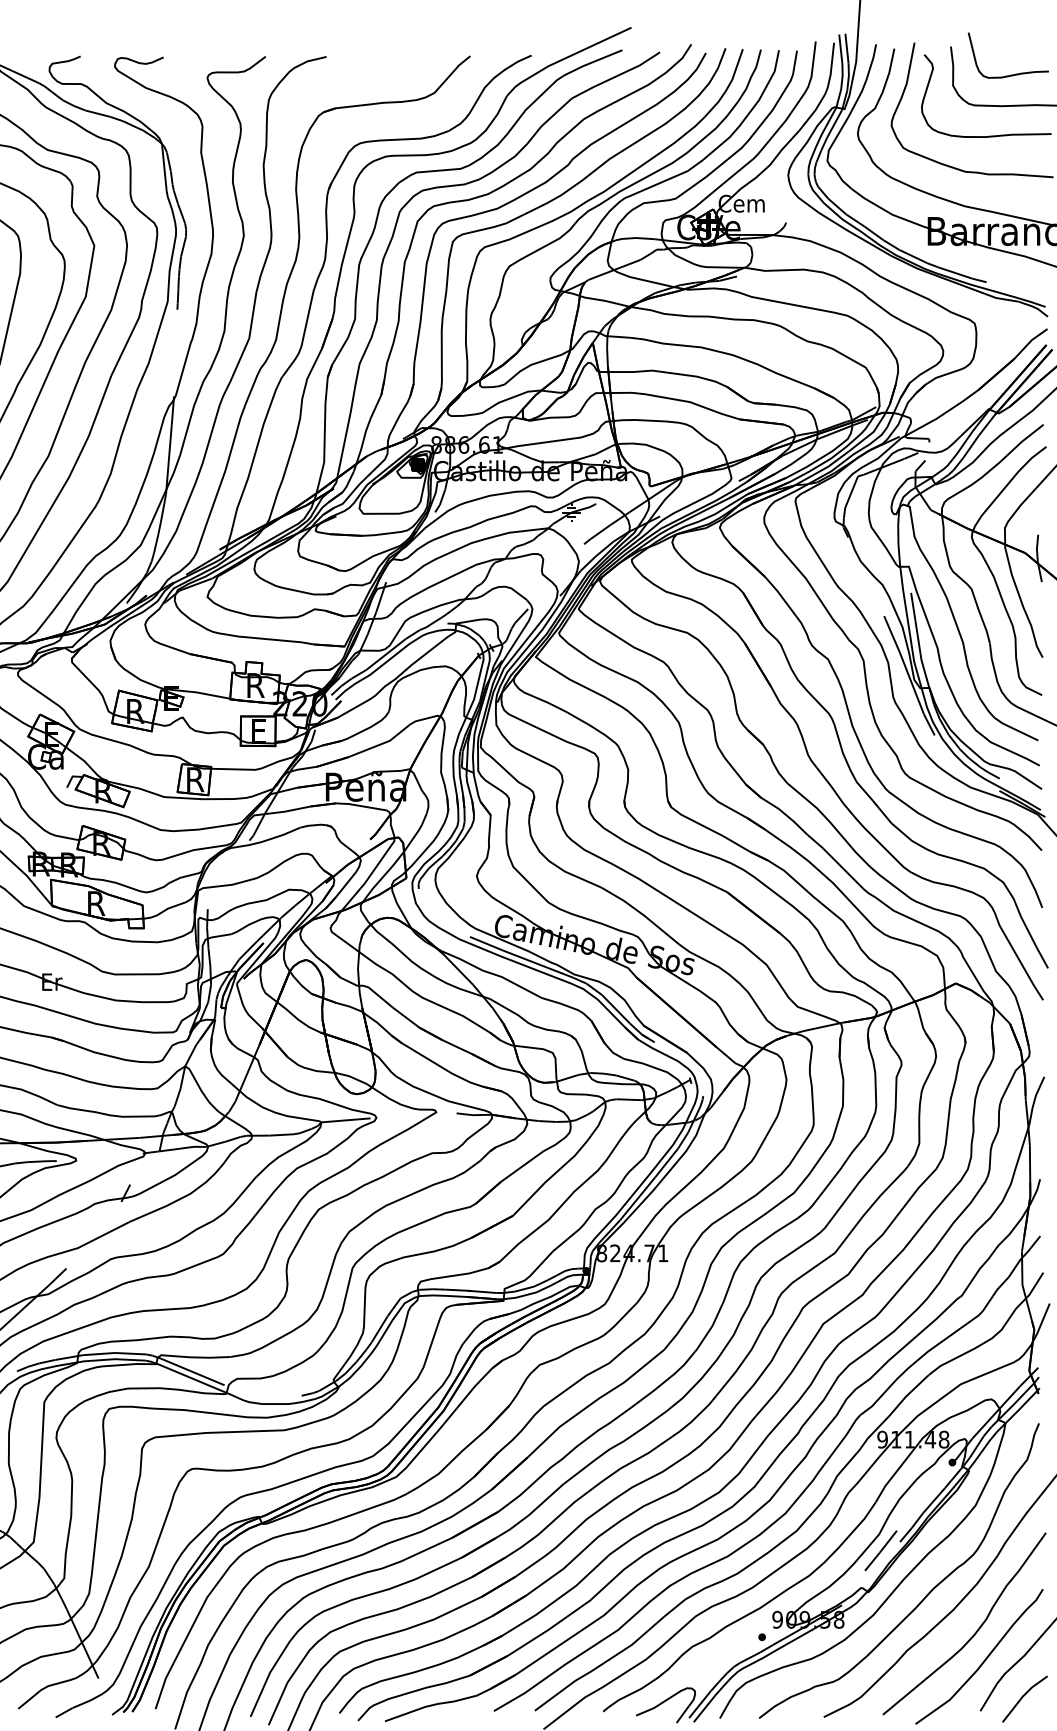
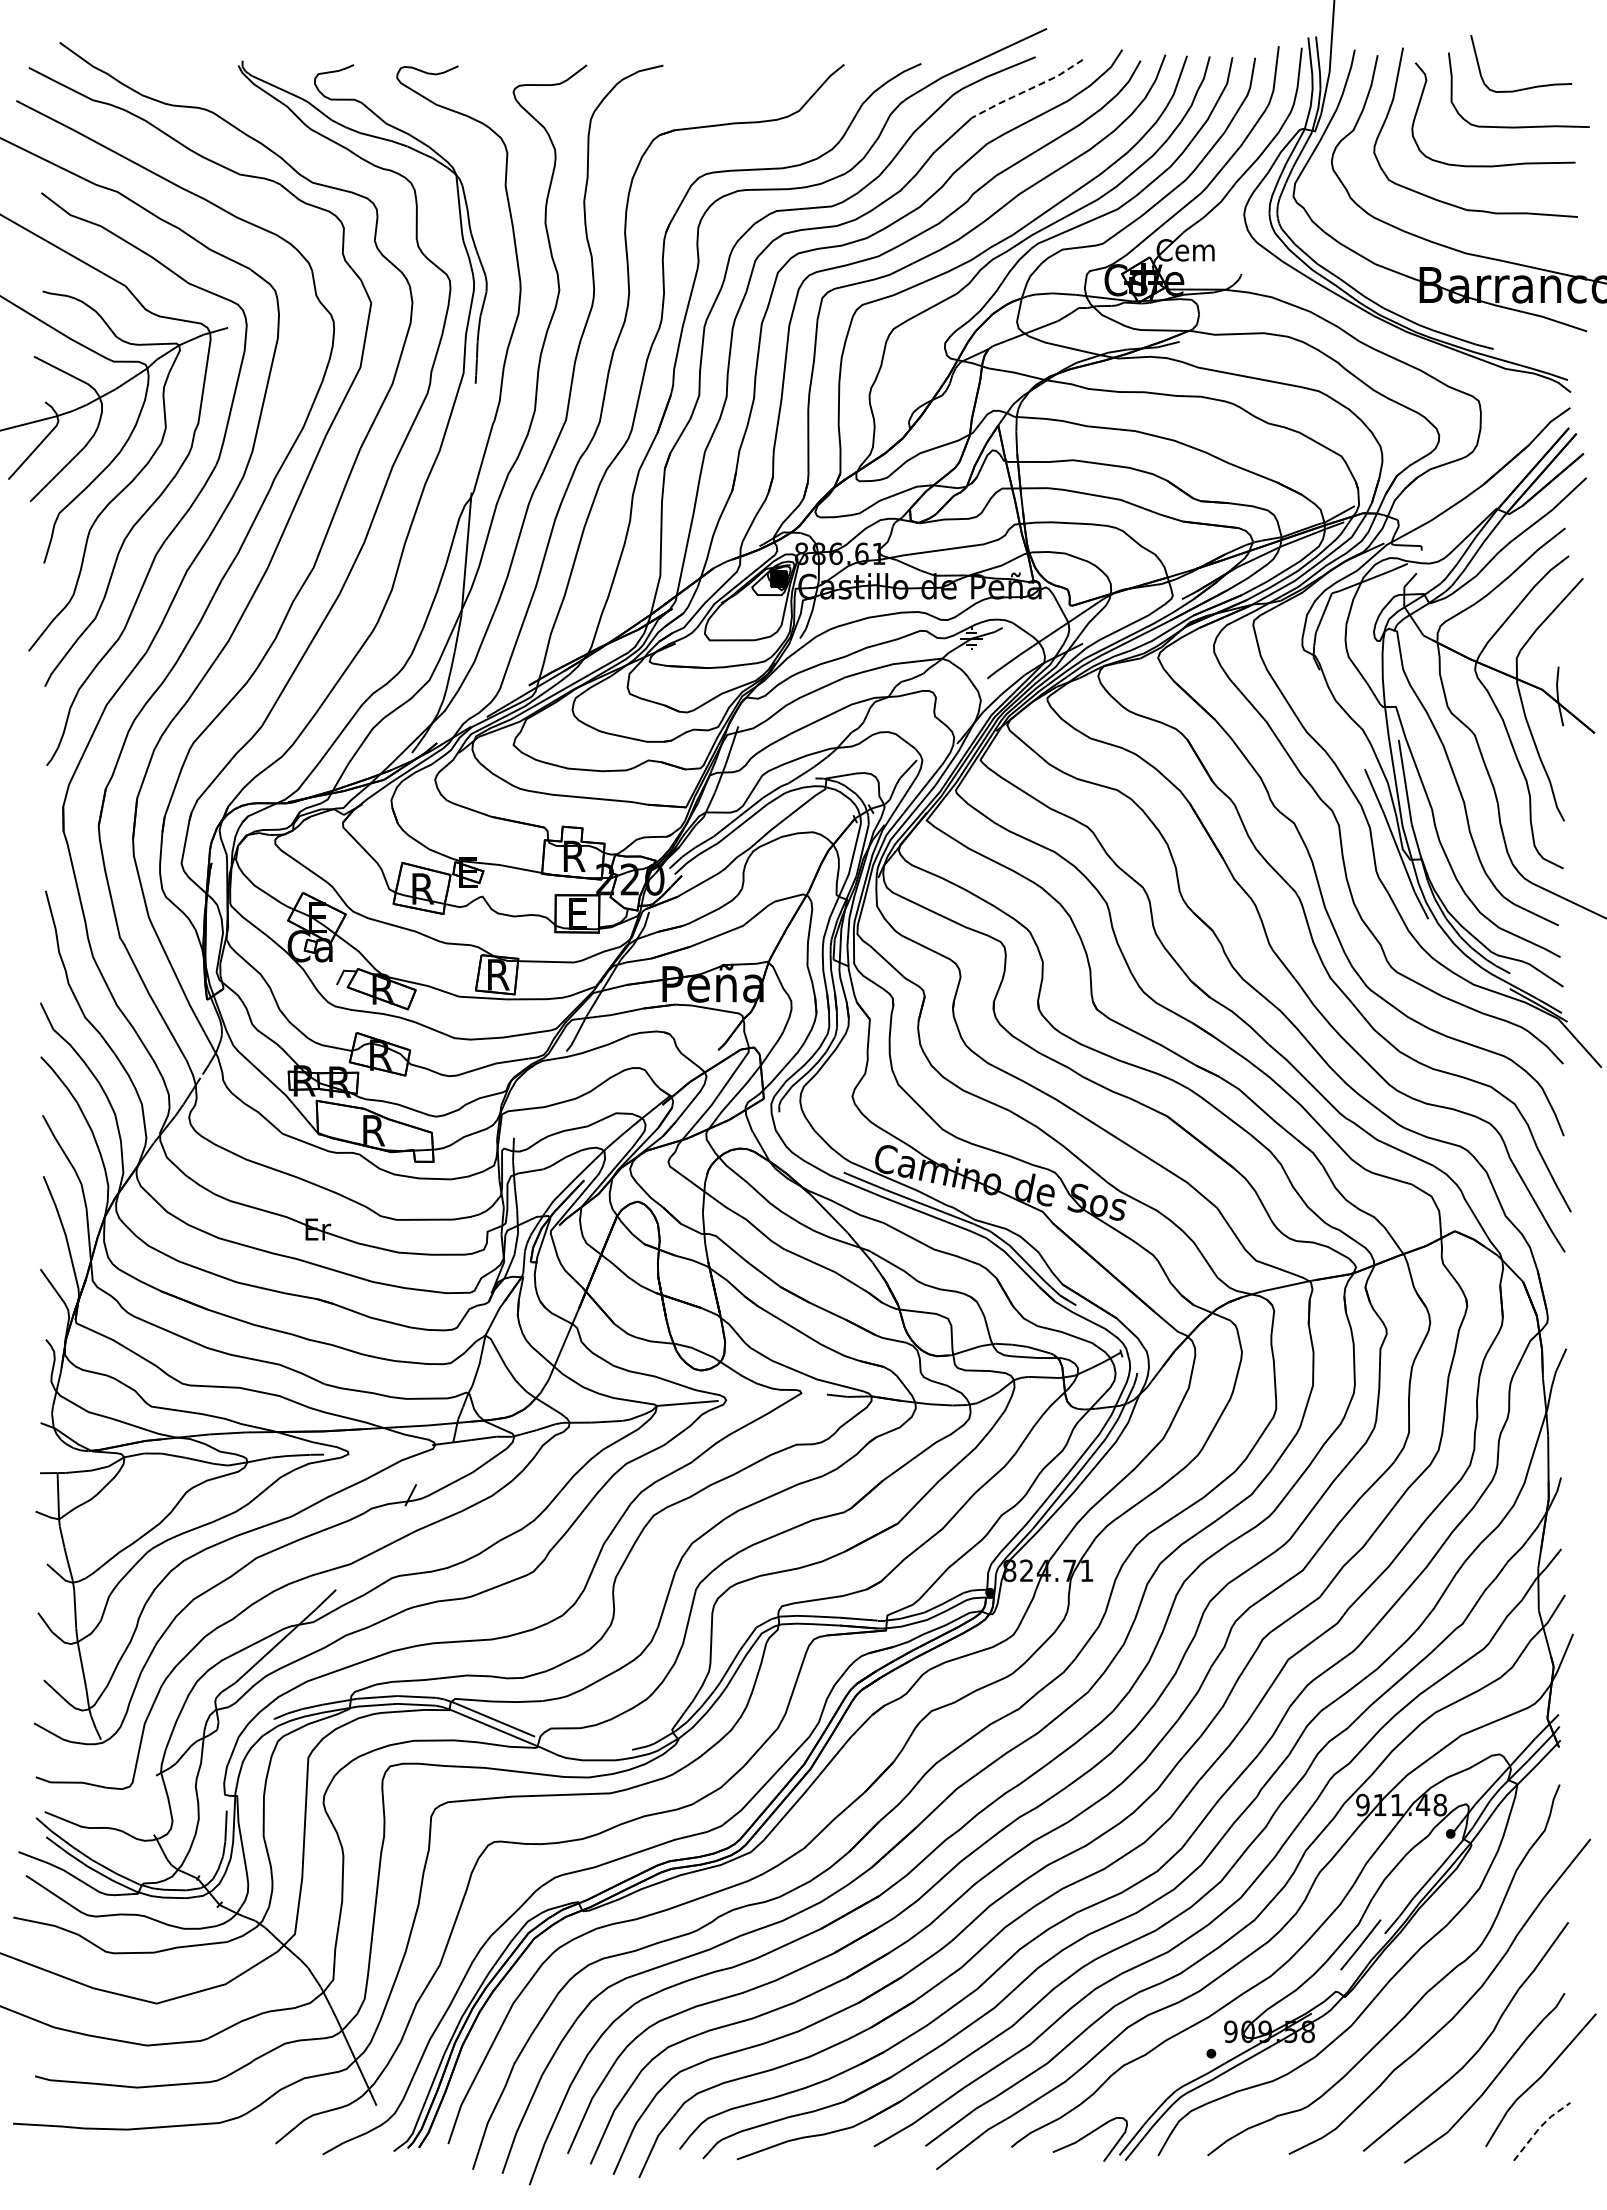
line: (616, 76) -> (1027, 90), solid -> dashed
line: (1022, 1696) -> (1539, 2128), solid -> dashed

